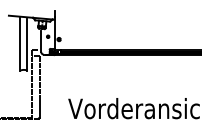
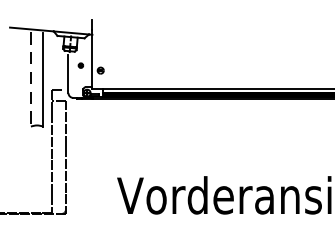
line: (20, 44) -> (30, 79), solid -> dashed

